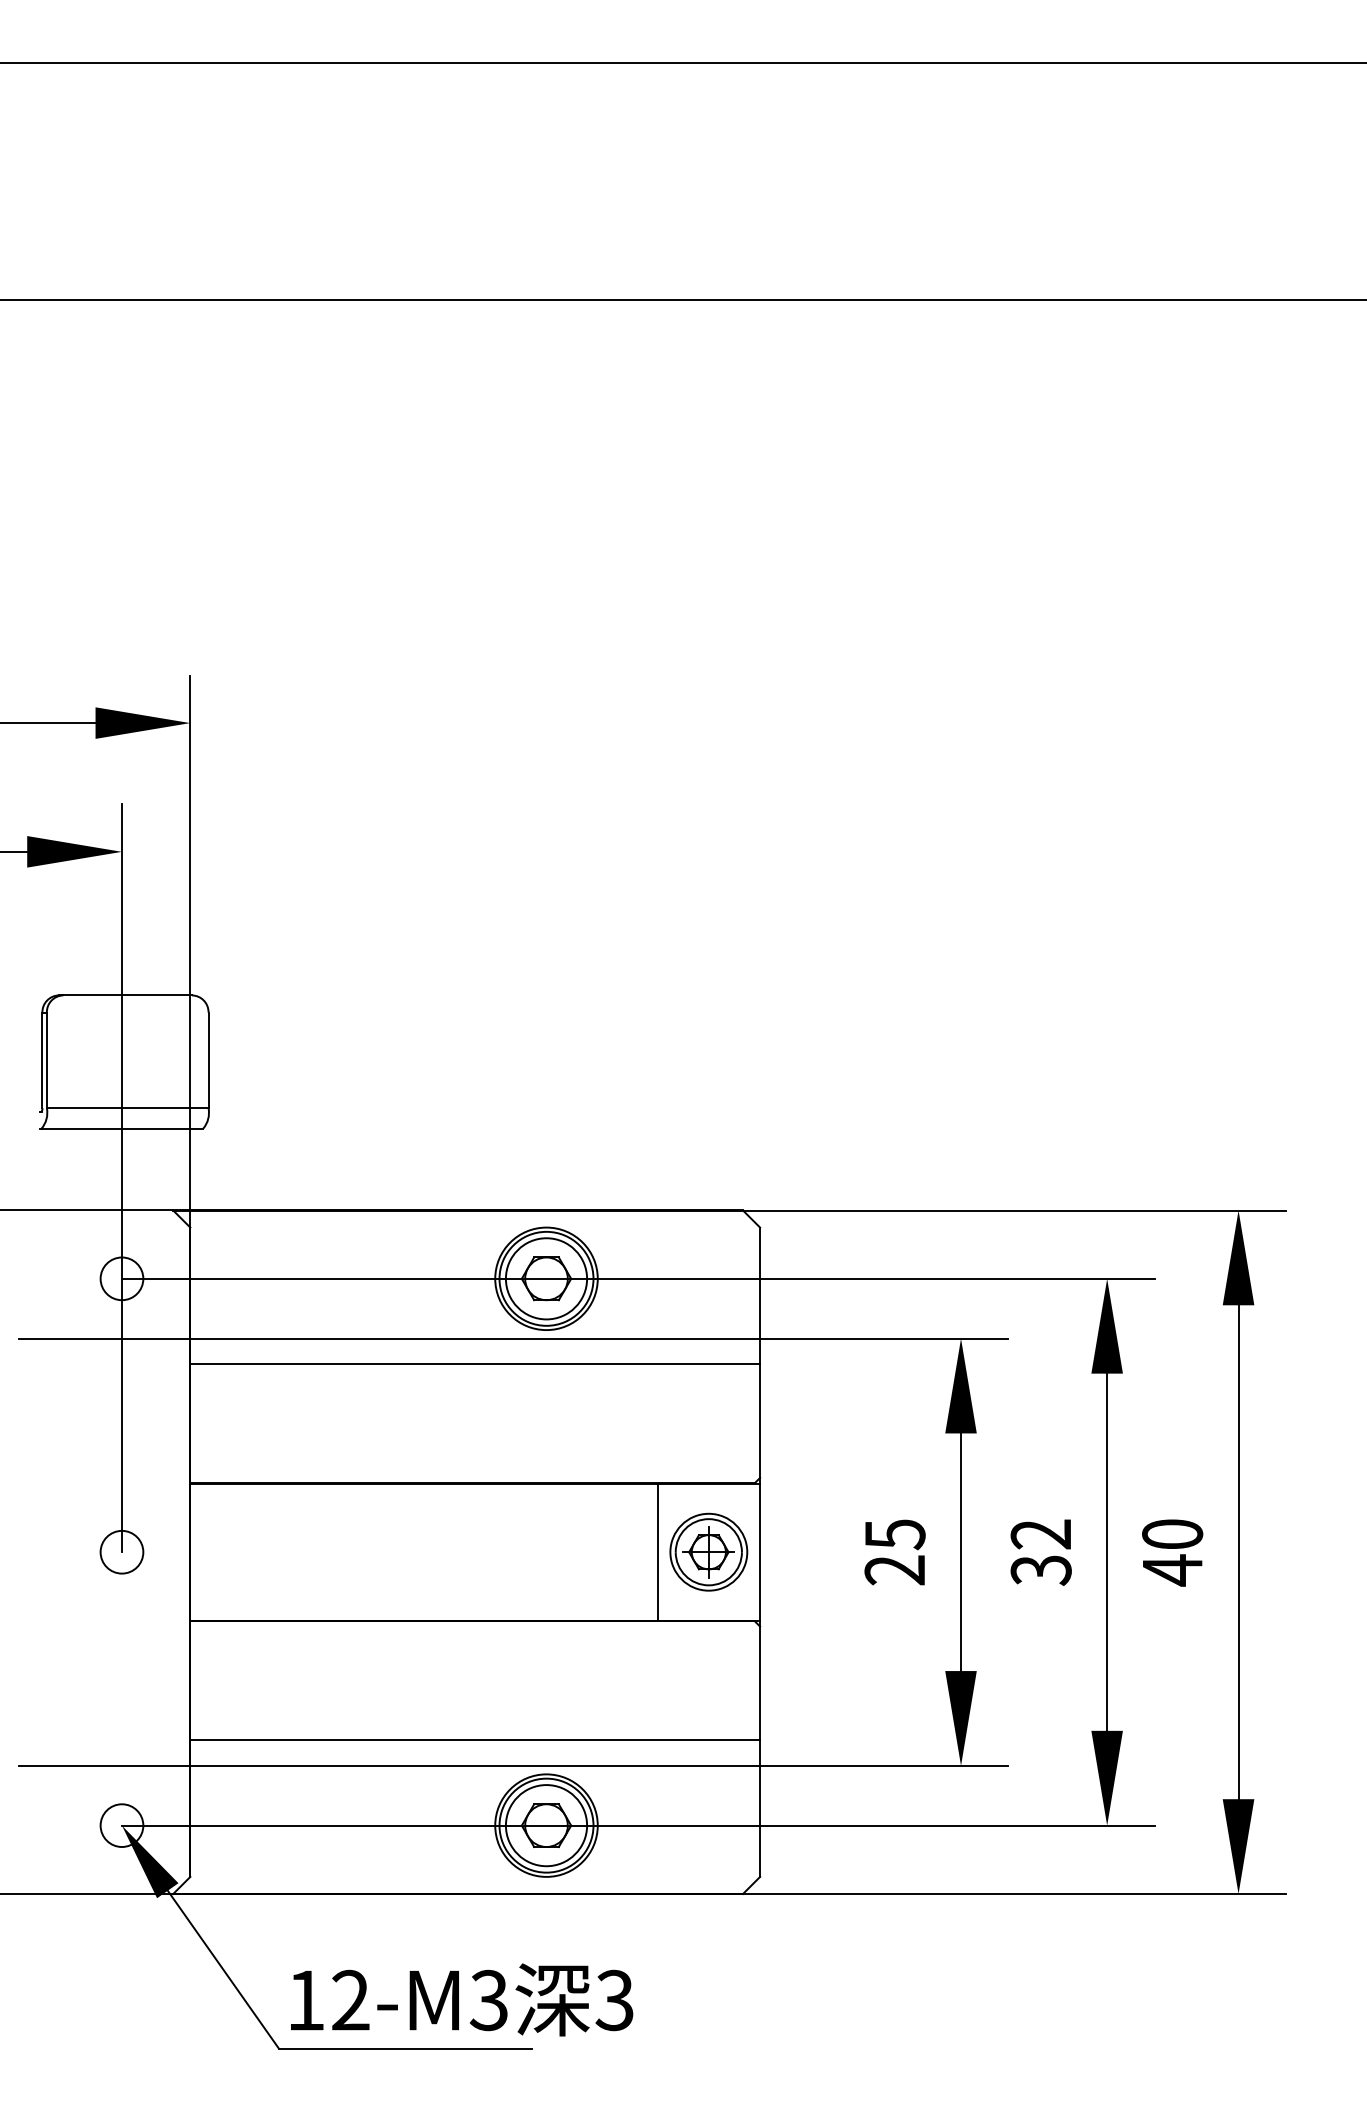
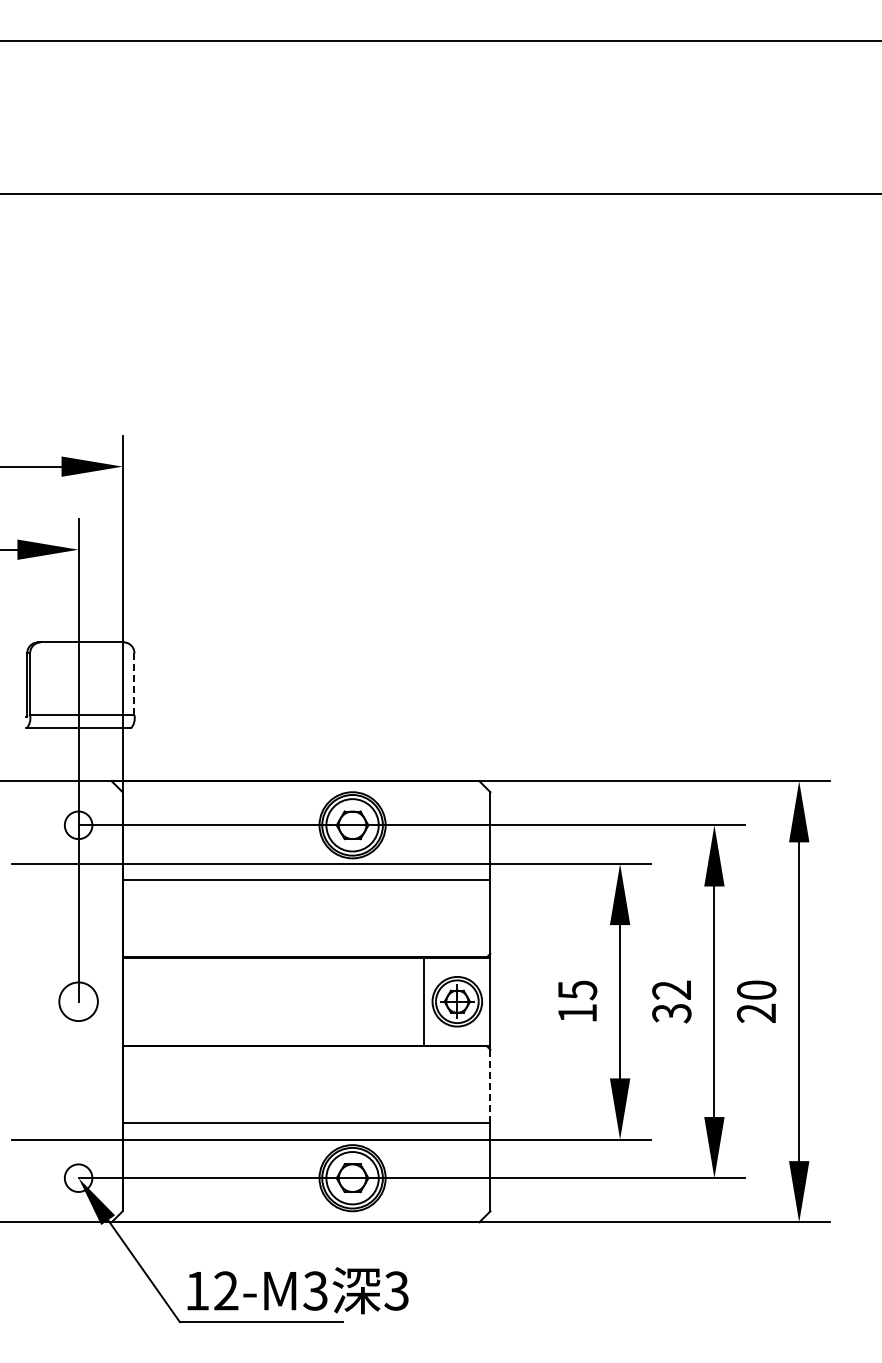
line: (208, 1060) -> (134, 684), solid -> dashed
circle: (121, 1551) -> (78, 1001), size x1.4
text: (893, 1568) -> (576, 1012), 25 -> 15
text: (1172, 1570) -> (756, 1013), 40 -> 20
line: (760, 1683) -> (490, 1086), solid -> dashed

